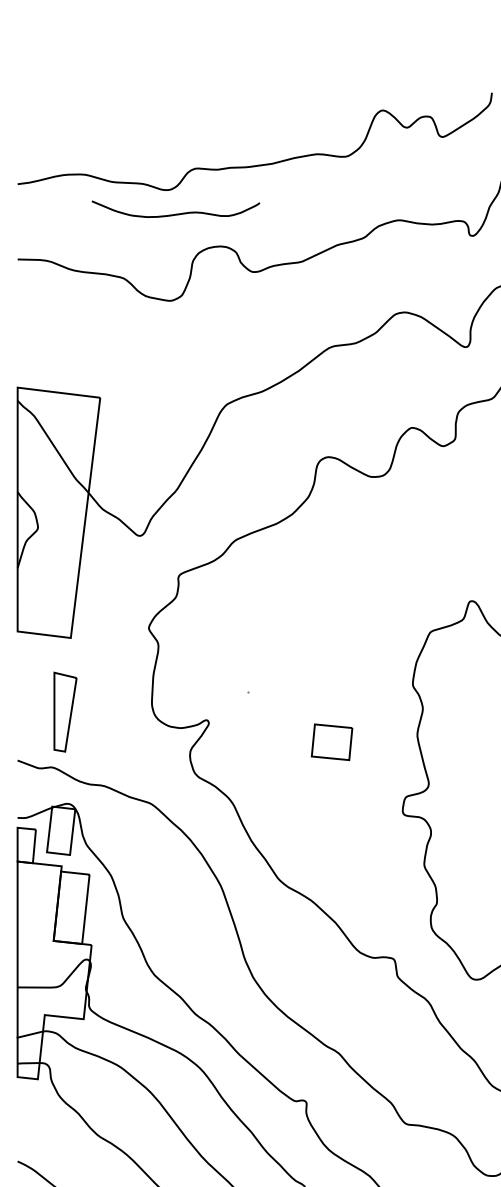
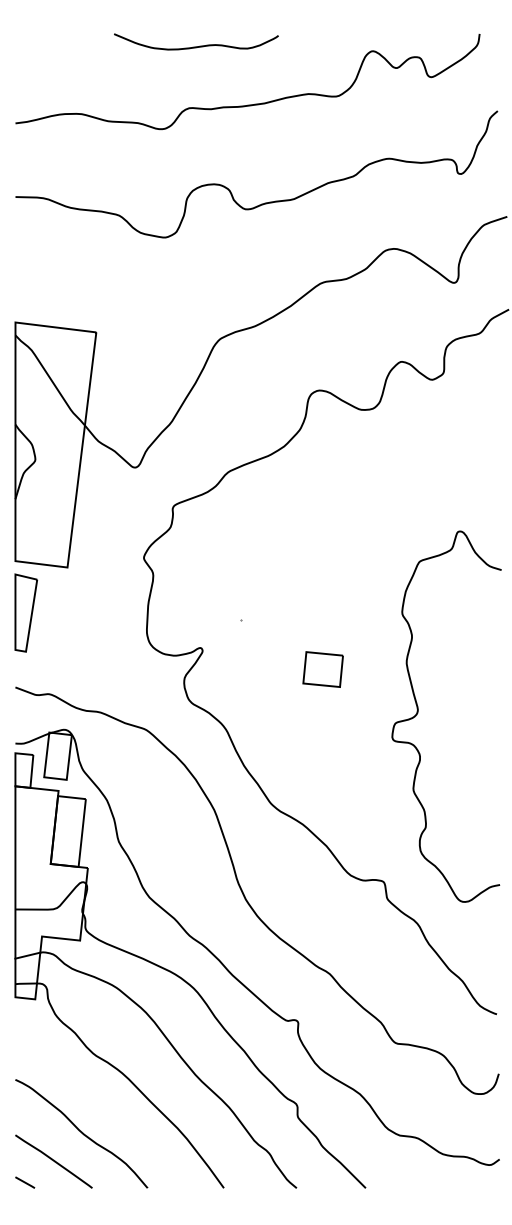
curve: (179, 212) -> (199, 45), moved
part: (64, 711) -> (25, 612), moved

